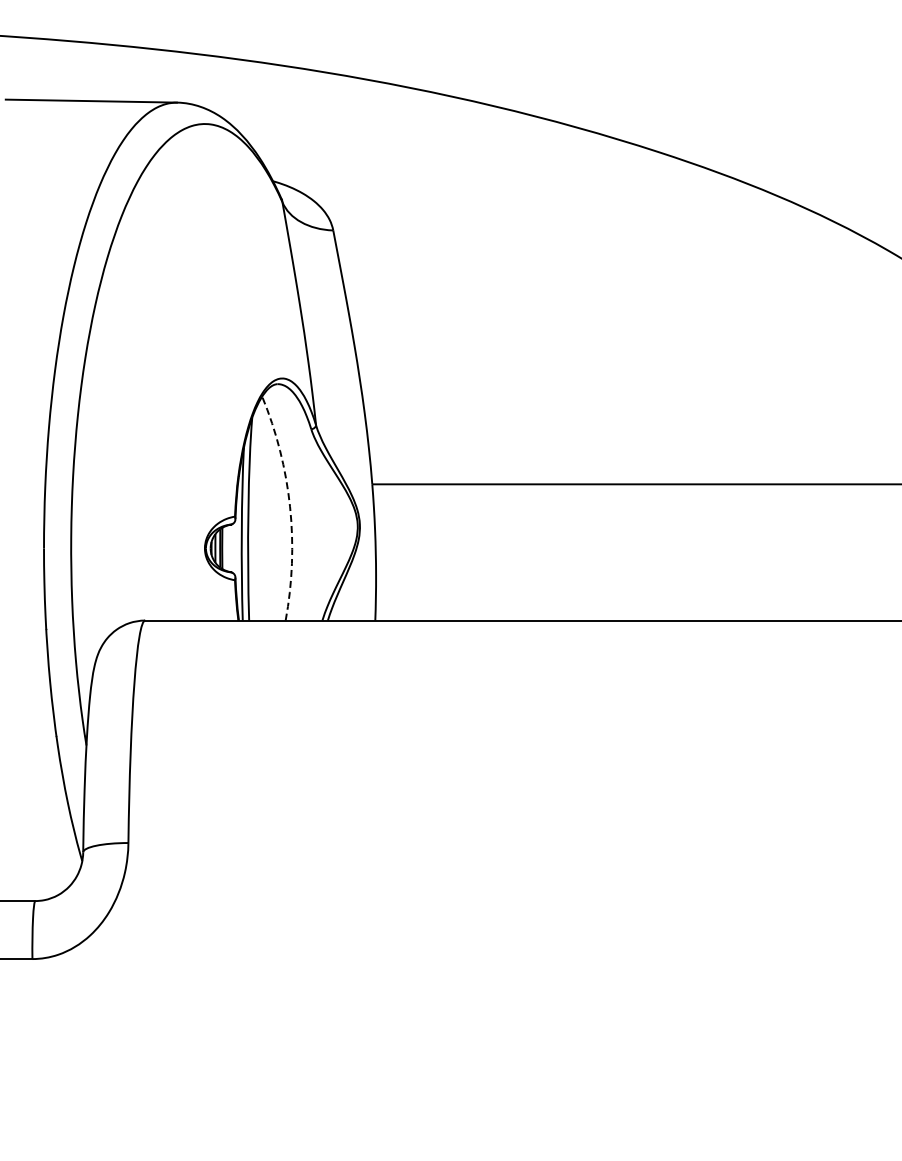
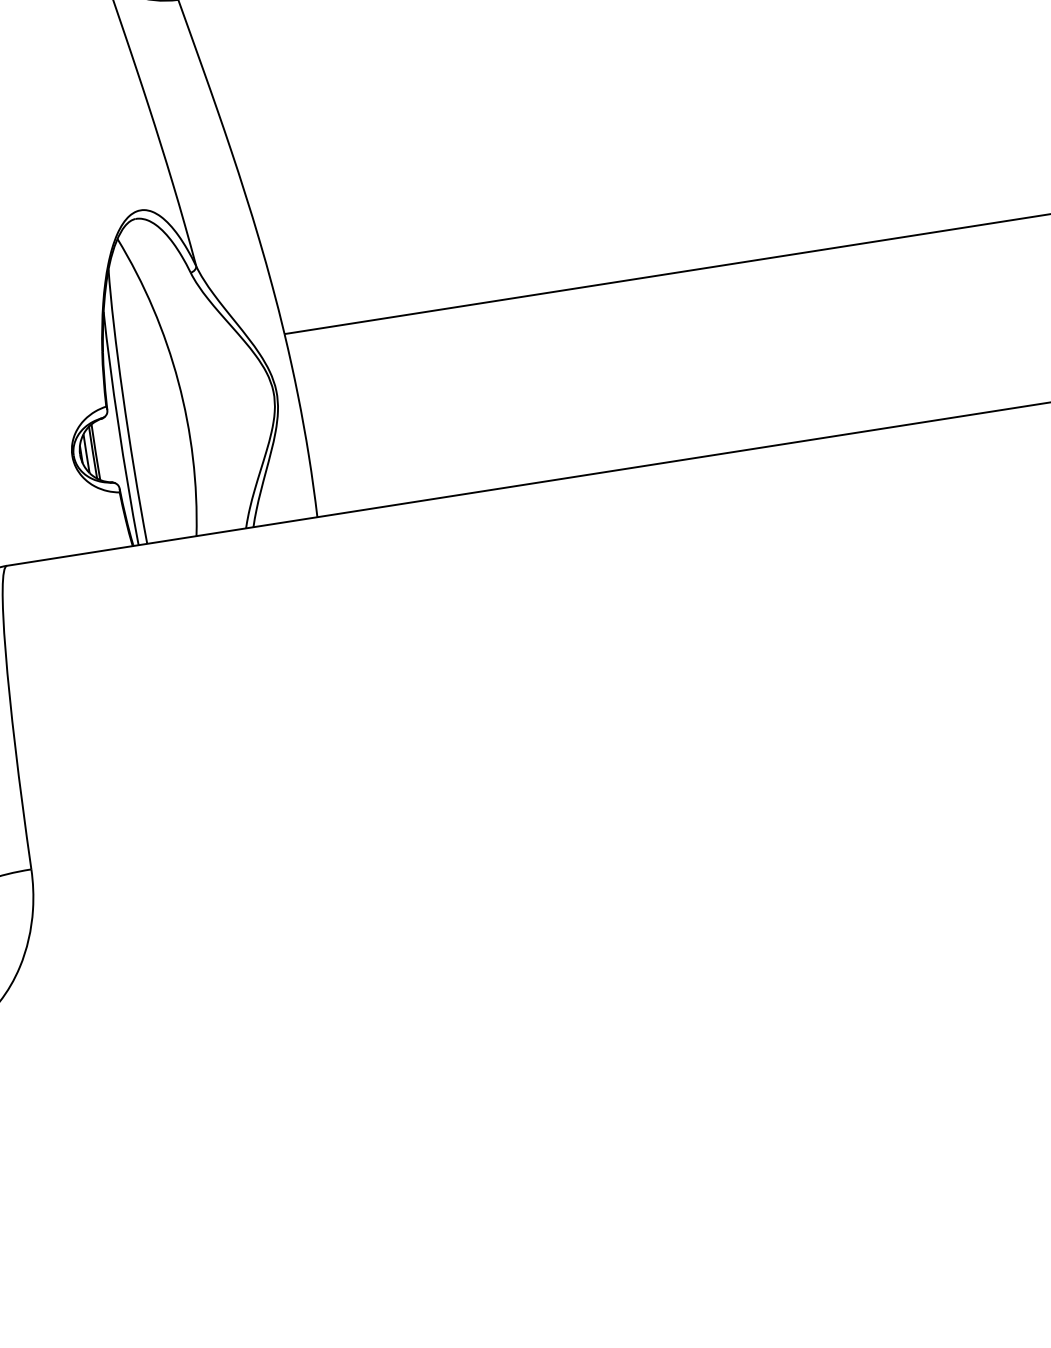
arc: (290, 506) -> (178, 381), dashed -> solid

